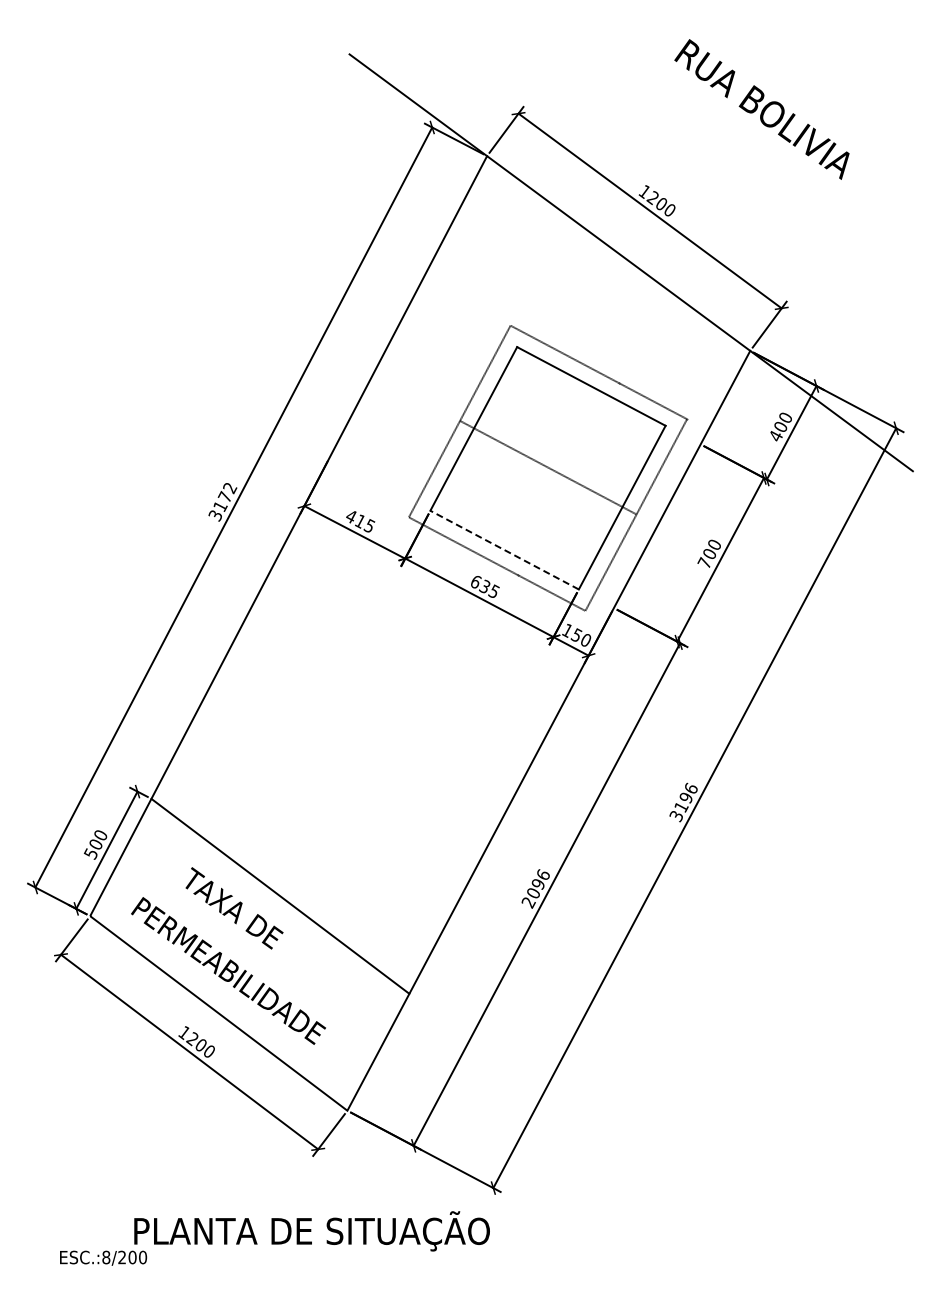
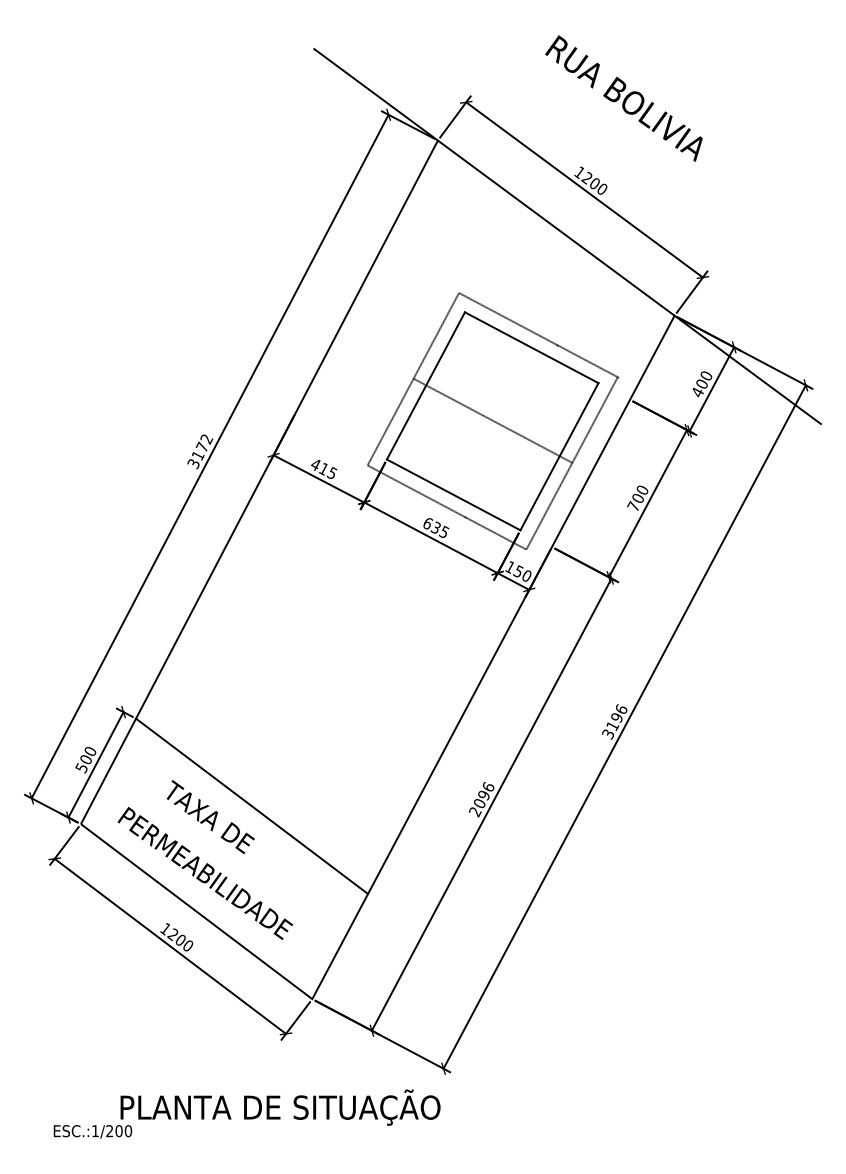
text: (761, 109) -> (623, 98), moved
line: (504, 549) -> (453, 494), dashed -> solid
text: (106, 1257) -> (95, 1131), ESC.:8/200 -> ESC.:1/200

